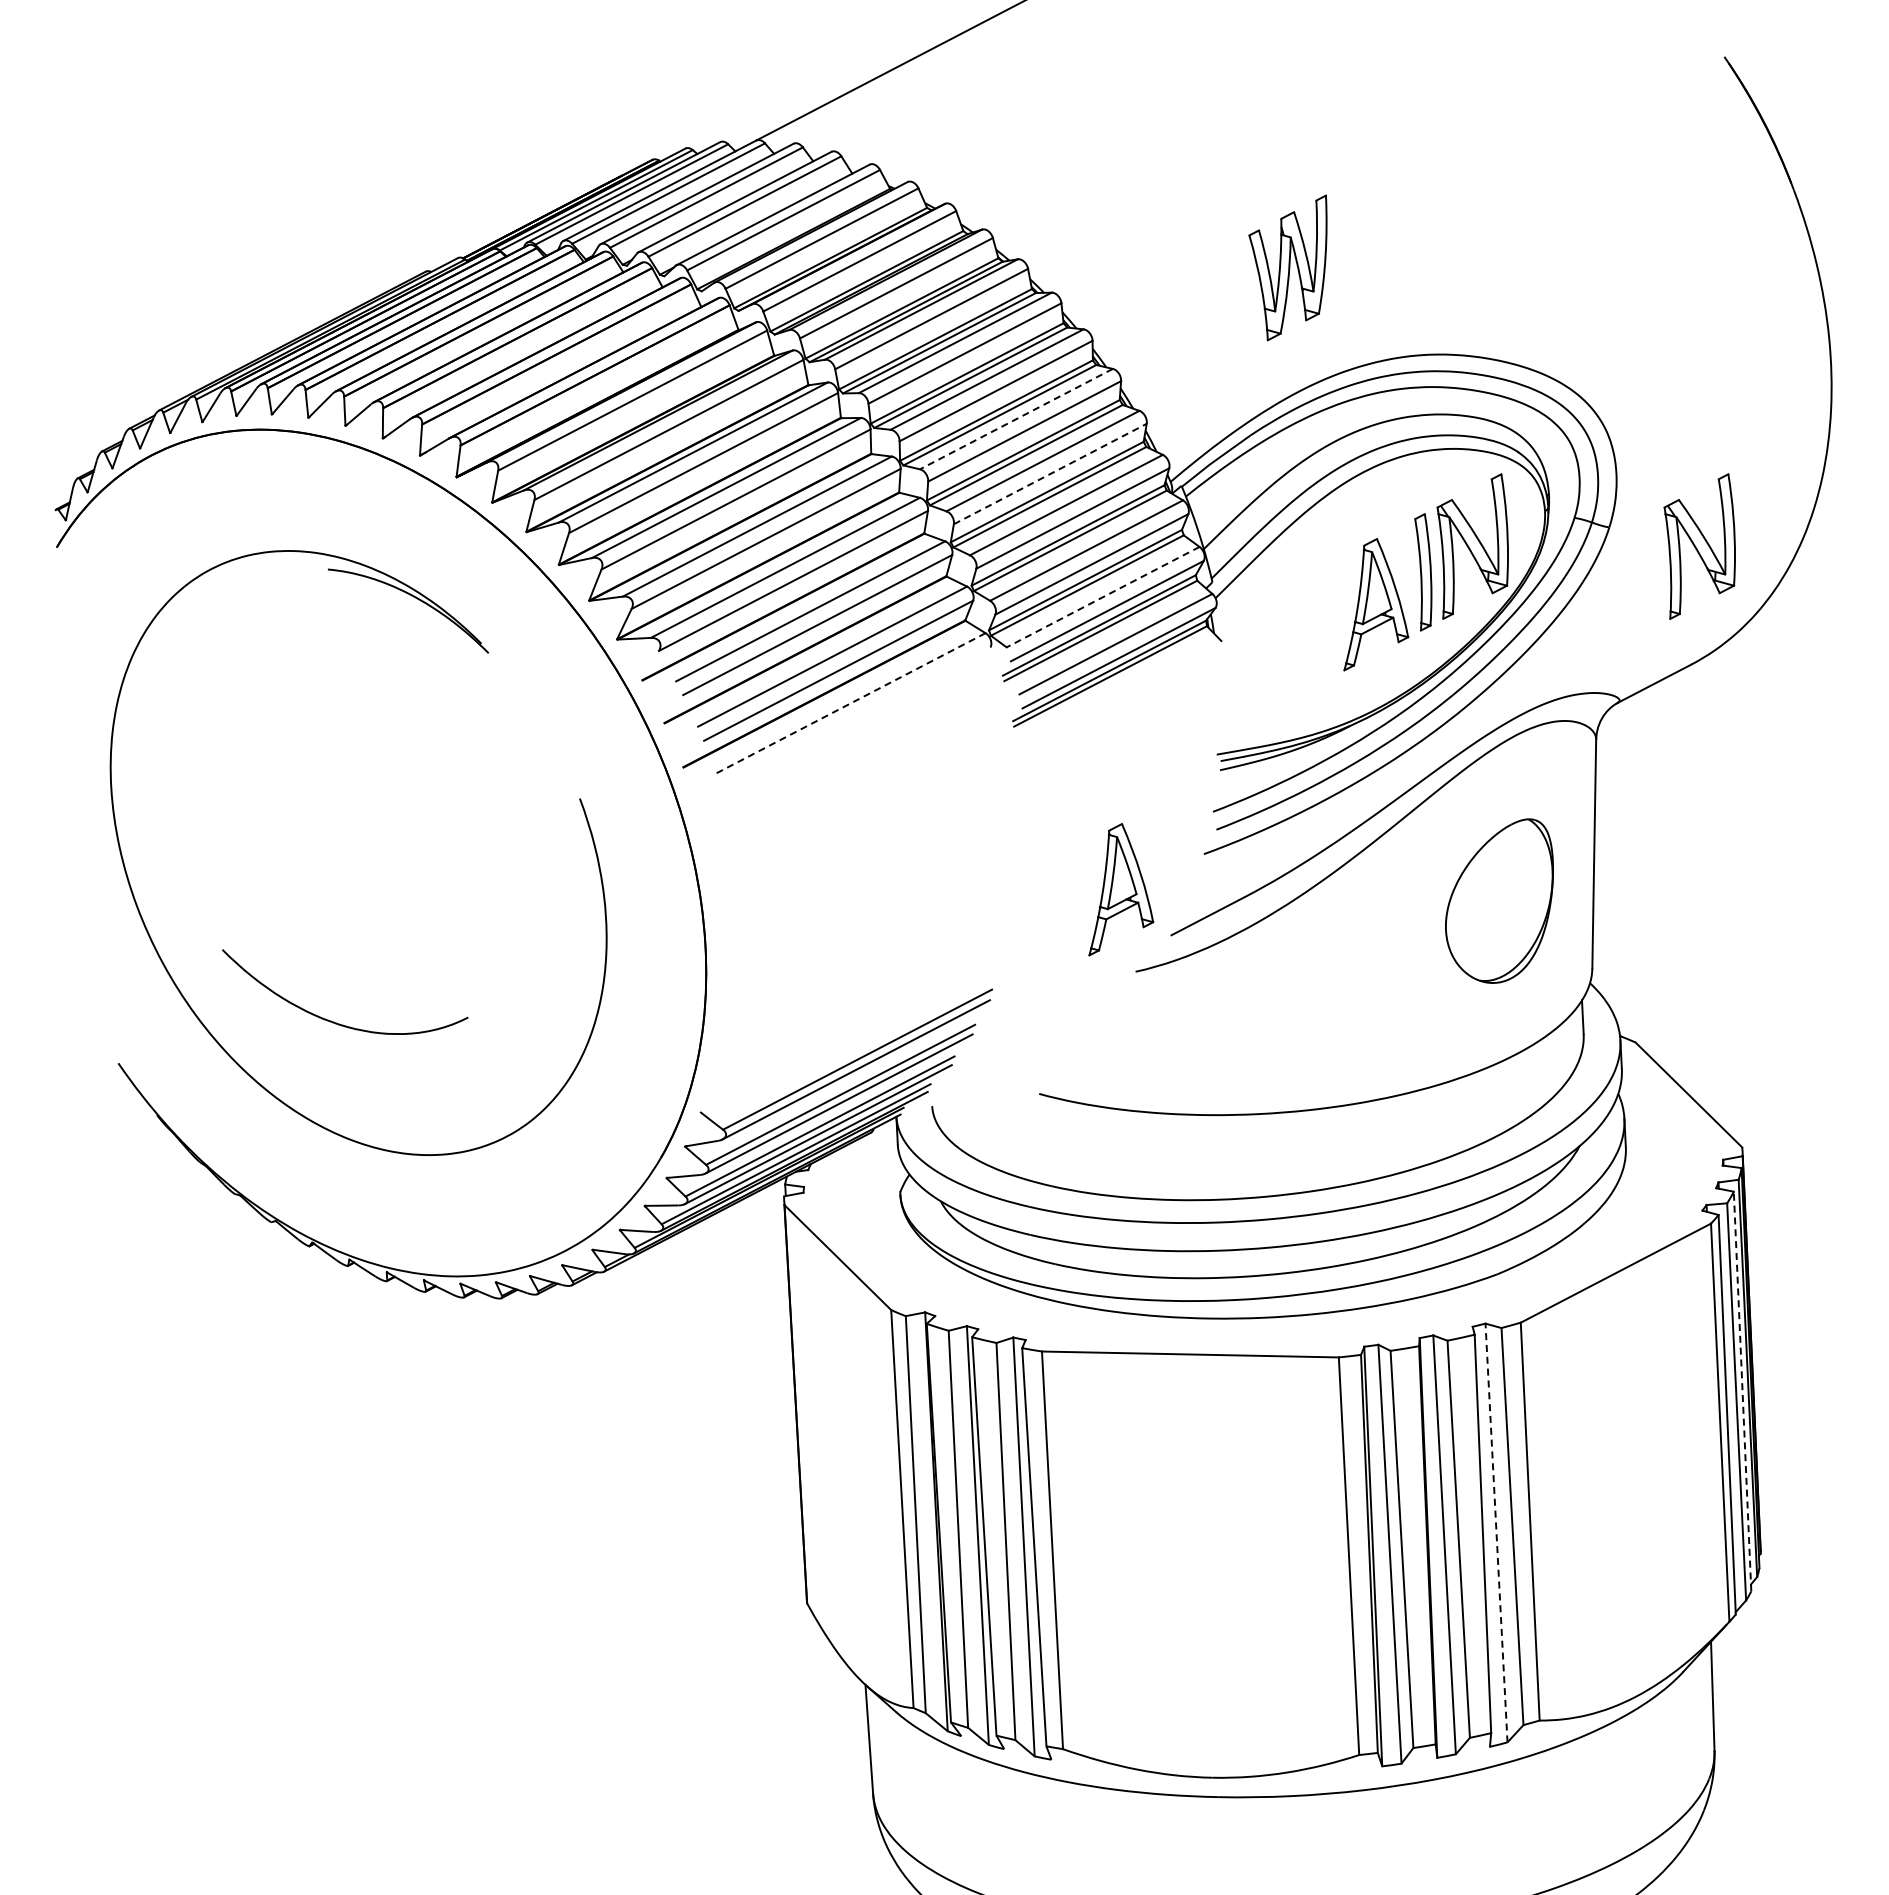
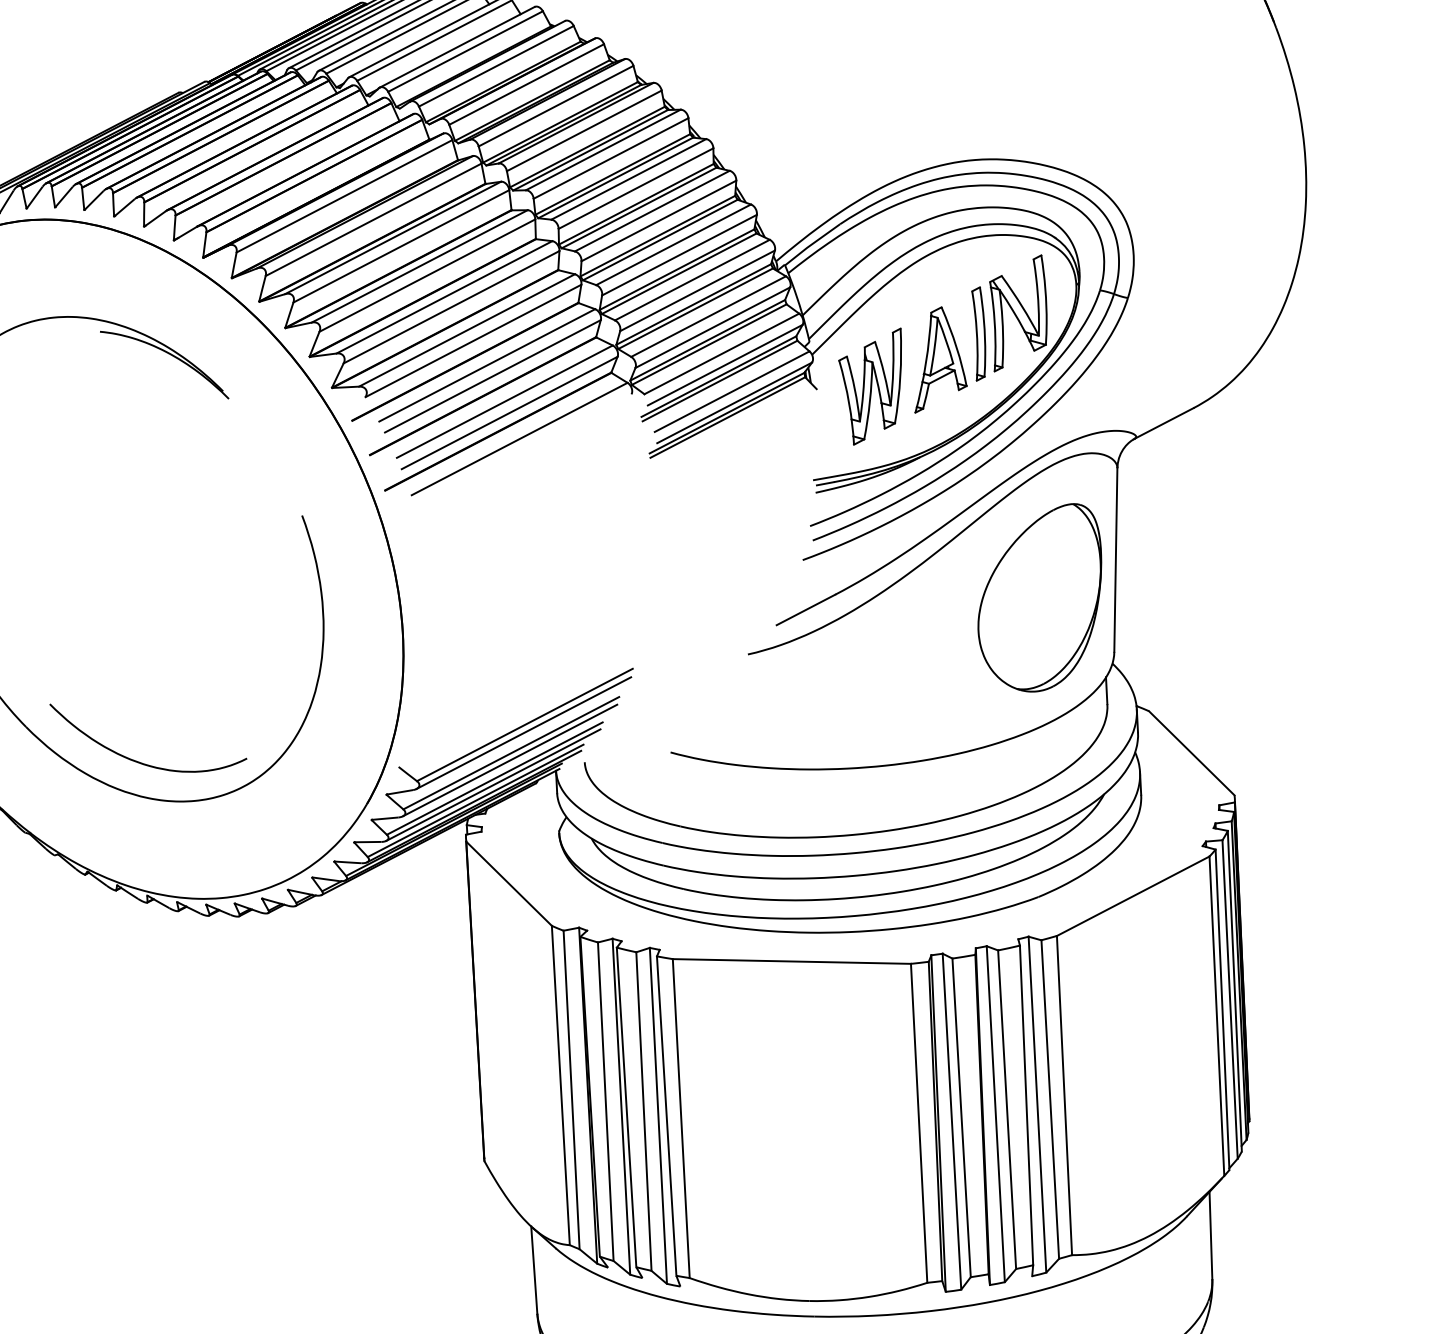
part: (1287, 267) -> (869, 386), moved
line: (1016, 419) -> (652, 211), dashed -> solid
line: (1050, 474) -> (679, 255), dashed -> solid
part: (1699, 546) -> (1200, 313), removed
line: (1103, 597) -> (722, 354), dashed -> solid
line: (851, 703) -> (520, 439), dashed -> solid
part: (1121, 889) -> (736, 588), removed
part: (1499, 900) -> (1039, 597), size x1.43
curve: (334, 1021) -> (139, 761), moved
line: (1742, 1391) -> (1234, 991), dashed -> solid
line: (1496, 1532) -> (1037, 1104), dashed -> solid

